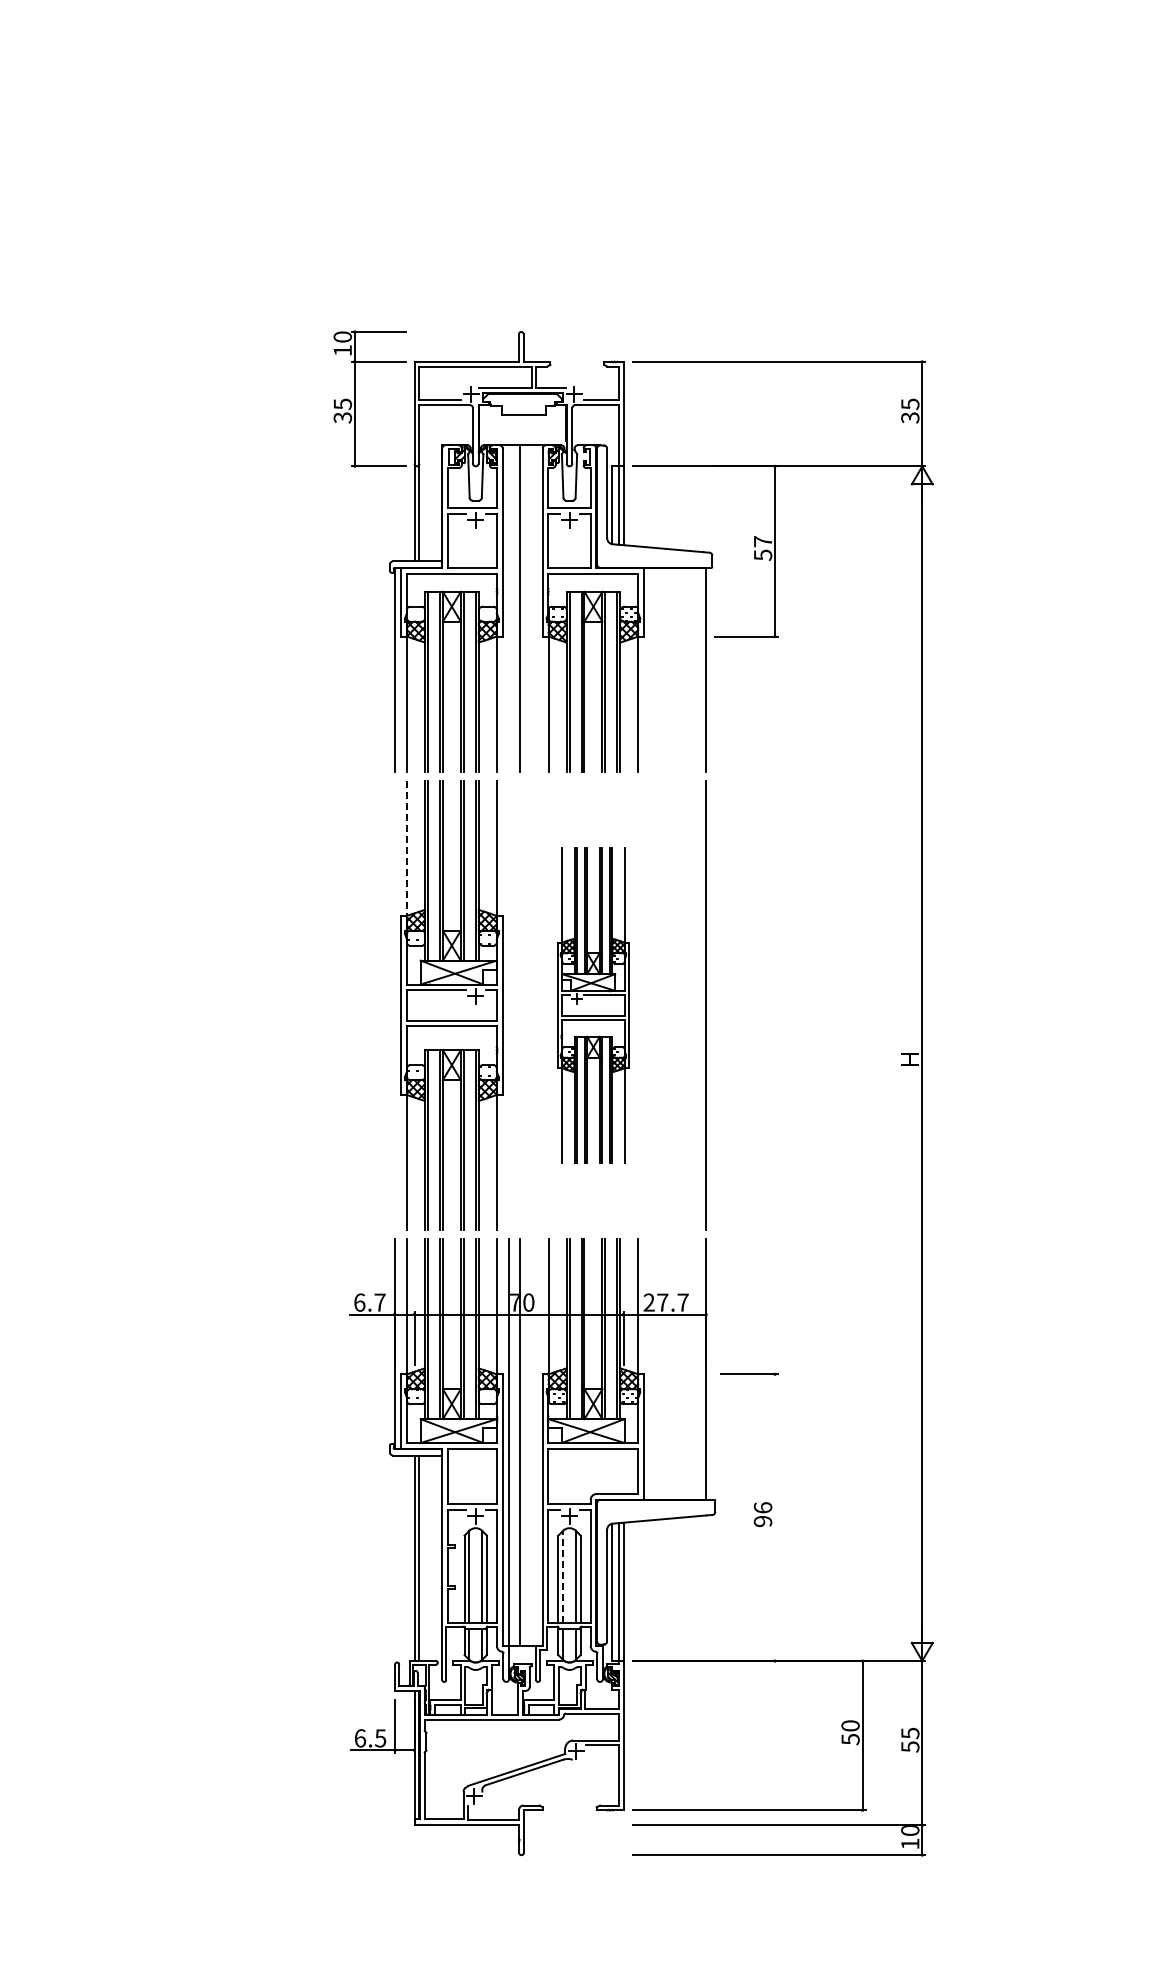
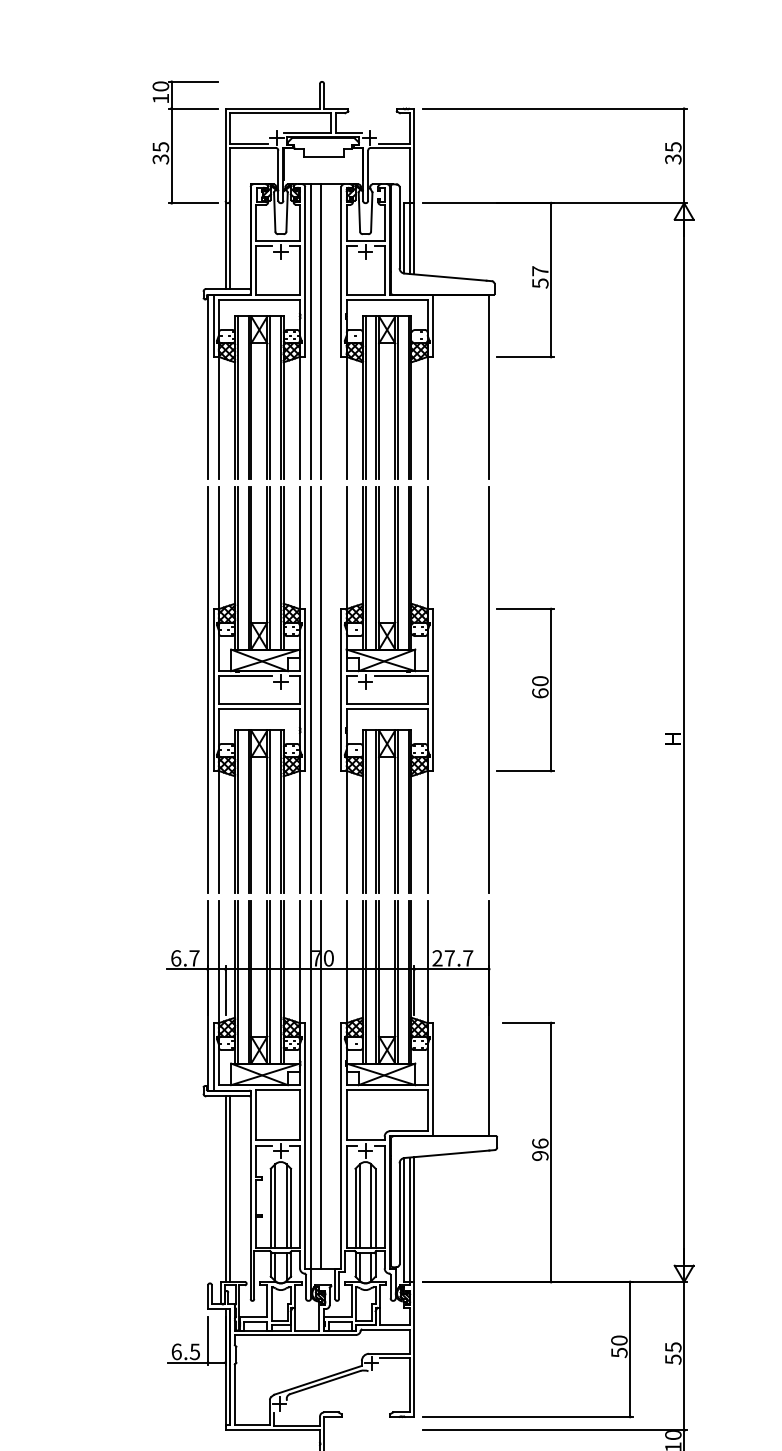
line: (509, 608) -> (311, 331), added
line: (407, 849) -> (219, 549), dashed -> solid
line: (394, 1005) -> (207, 690), added
line: (509, 1005) -> (311, 690), added
line: (519, 1005) -> (320, 690), added
part: (593, 1005) -> (387, 690), size x1.43
part: (753, 1007) -> (531, 691), added
line: (775, 1517) -> (551, 1152), added
line: (563, 1576) -> (360, 1205), dashed -> solid

